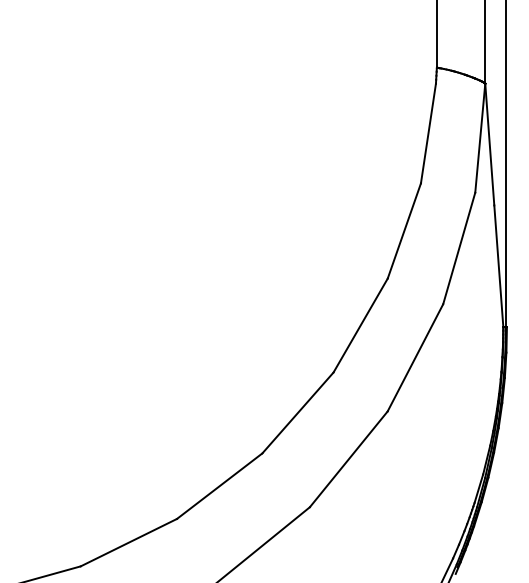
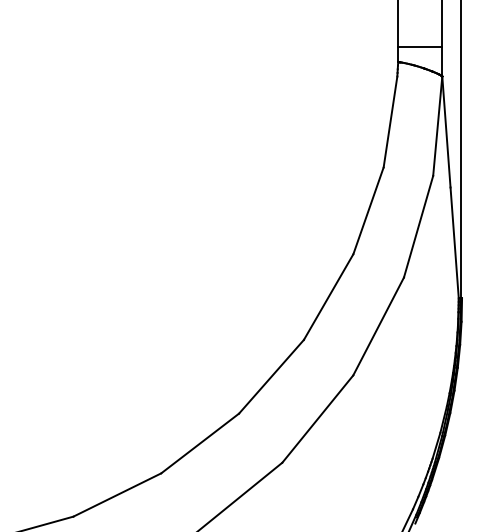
line: (461, 51) -> (420, 47), added

